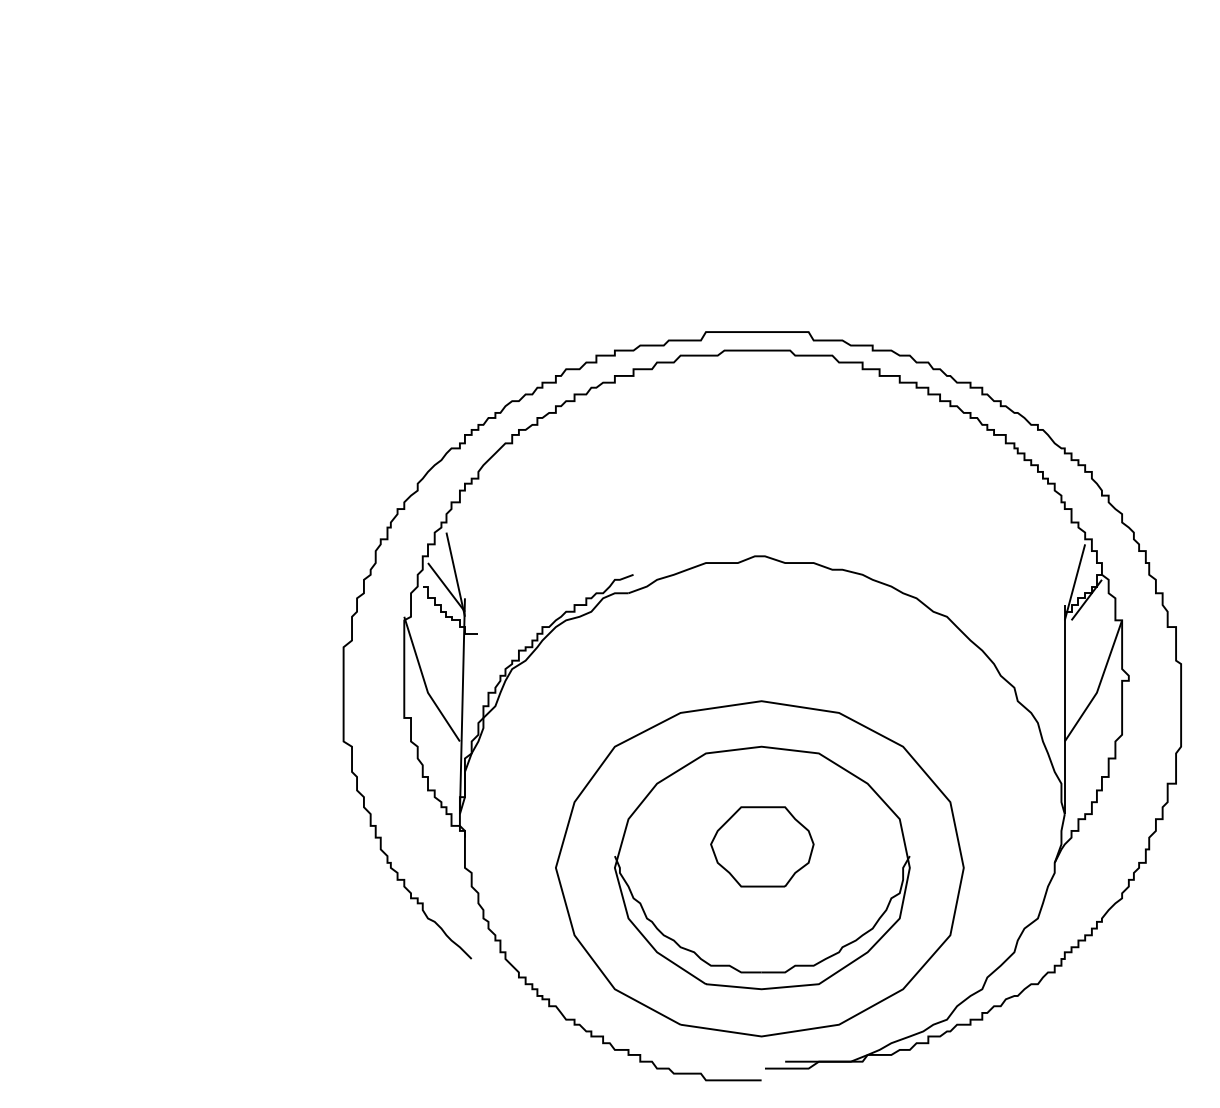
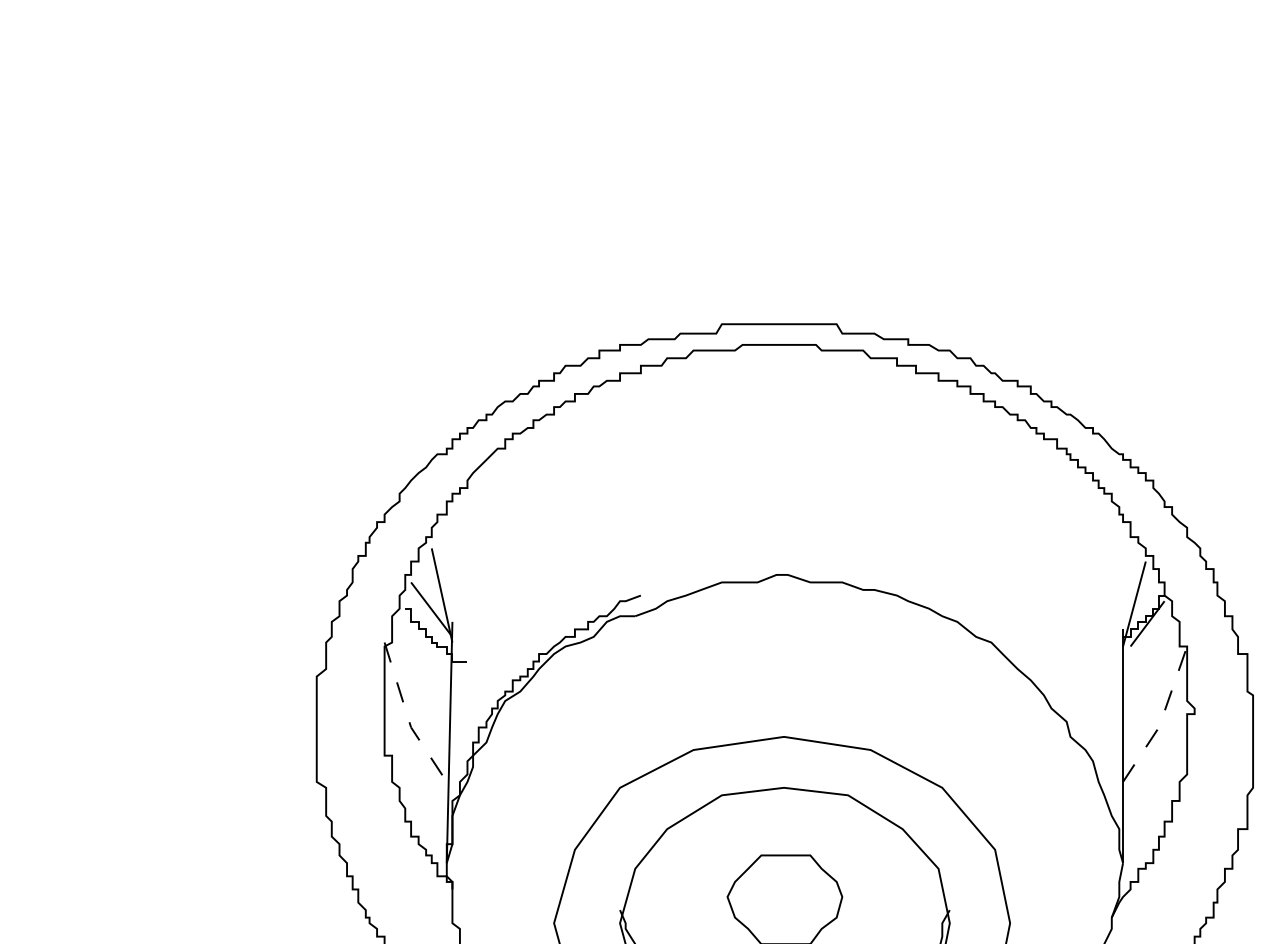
line: (425, 683) -> (408, 717), solid -> dashed
line: (1099, 684) -> (1161, 718), solid -> dashed

